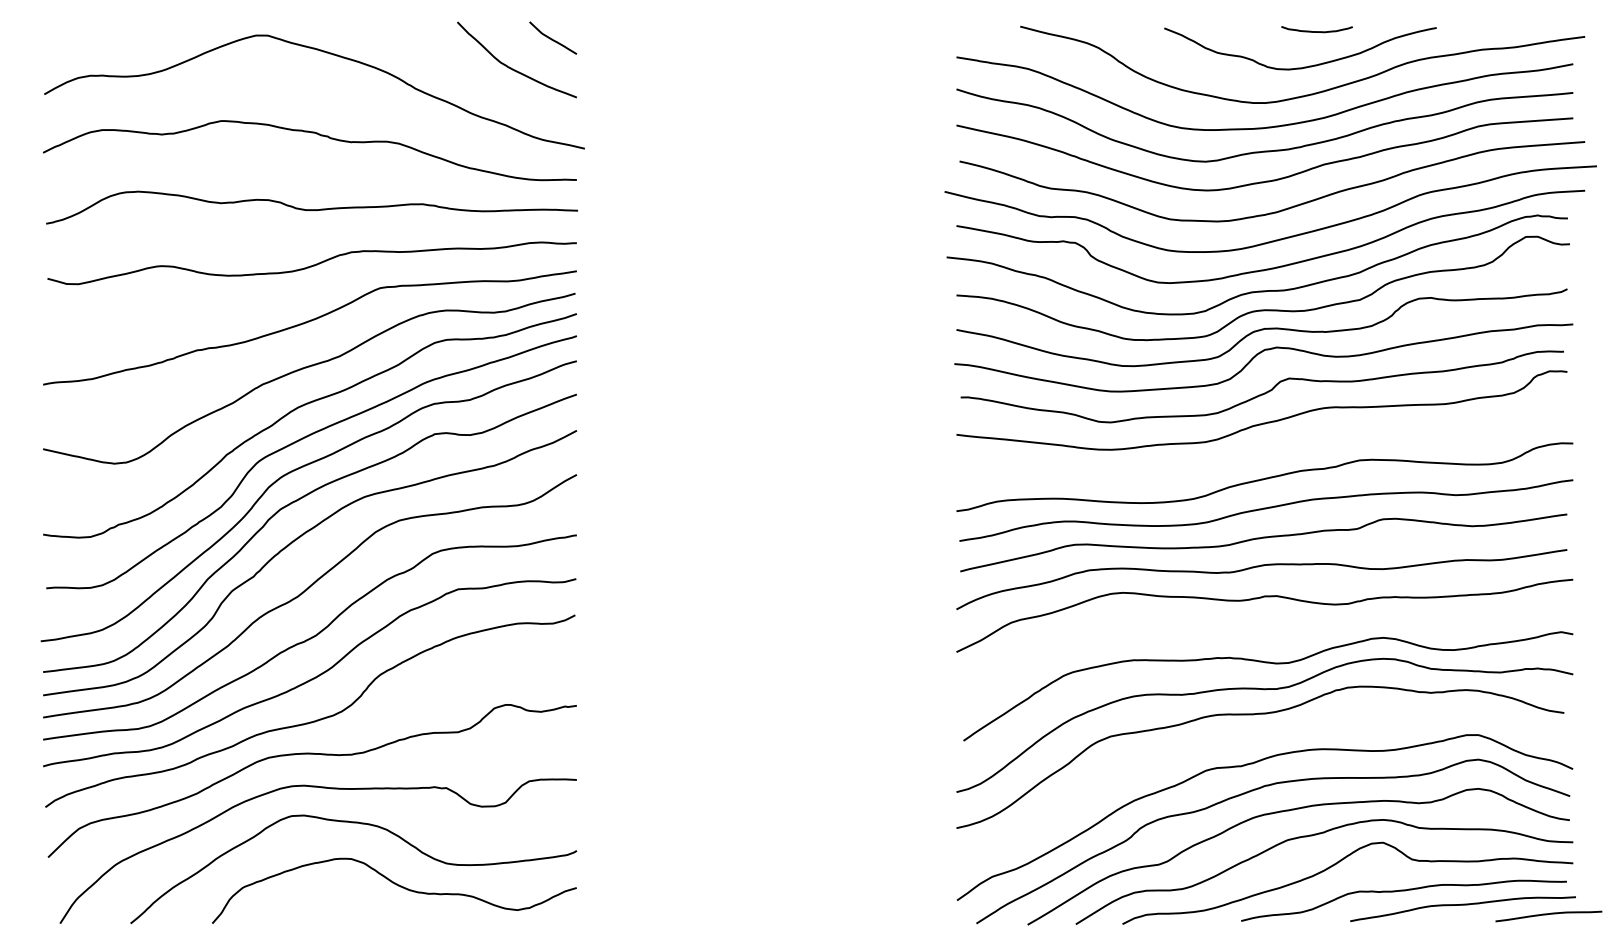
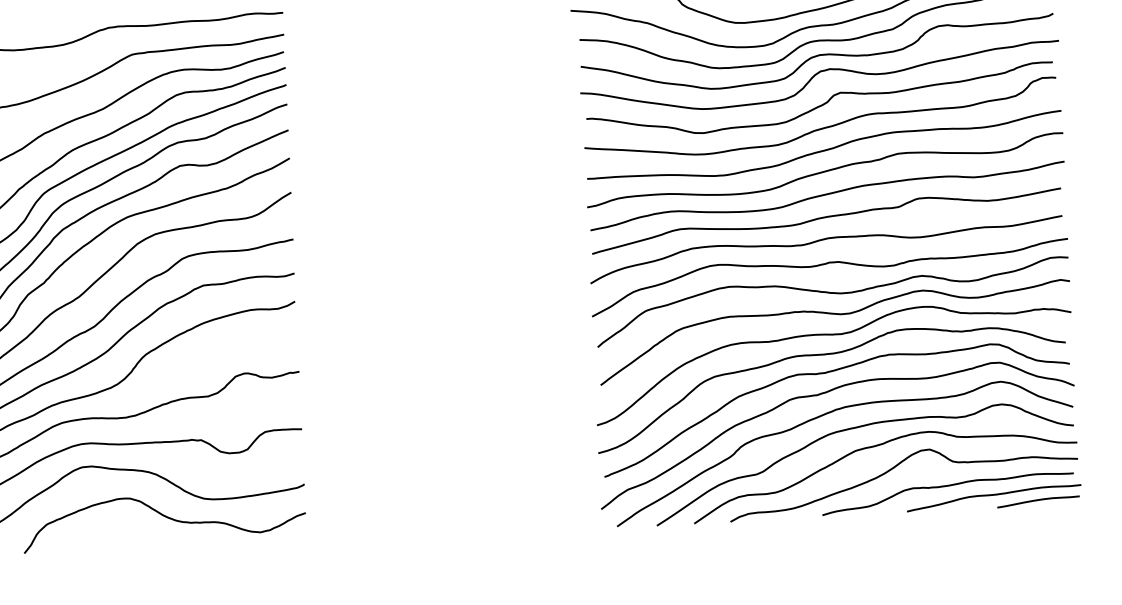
curve: (1266, 450) -> (825, 149), added
curve: (1266, 636) -> (832, 293), added
curve: (1256, 738) -> (827, 373), added
curve: (1547, 915) -> (1037, 501), moved

